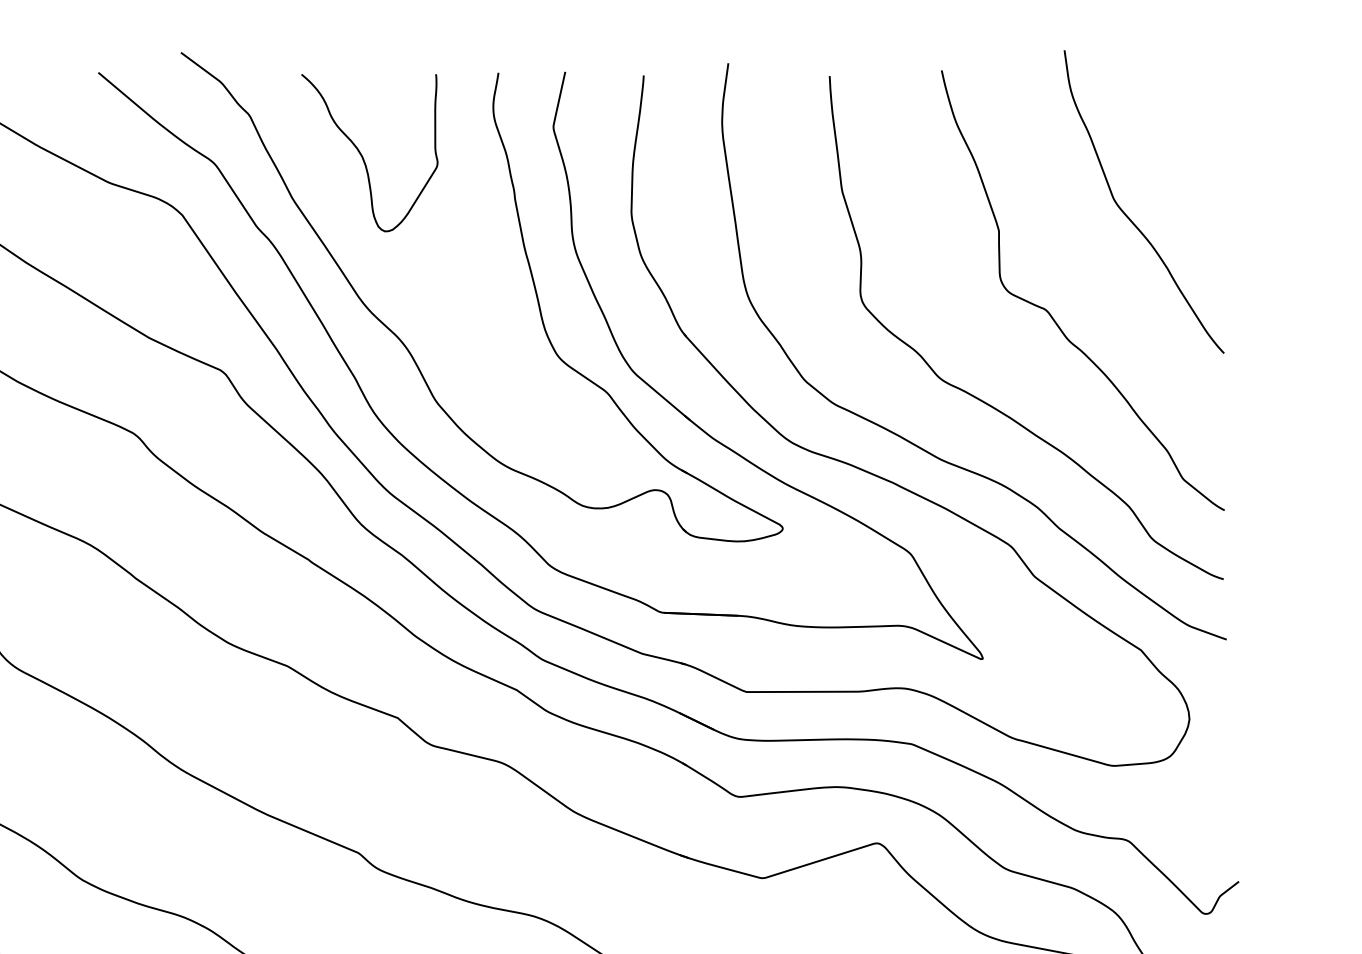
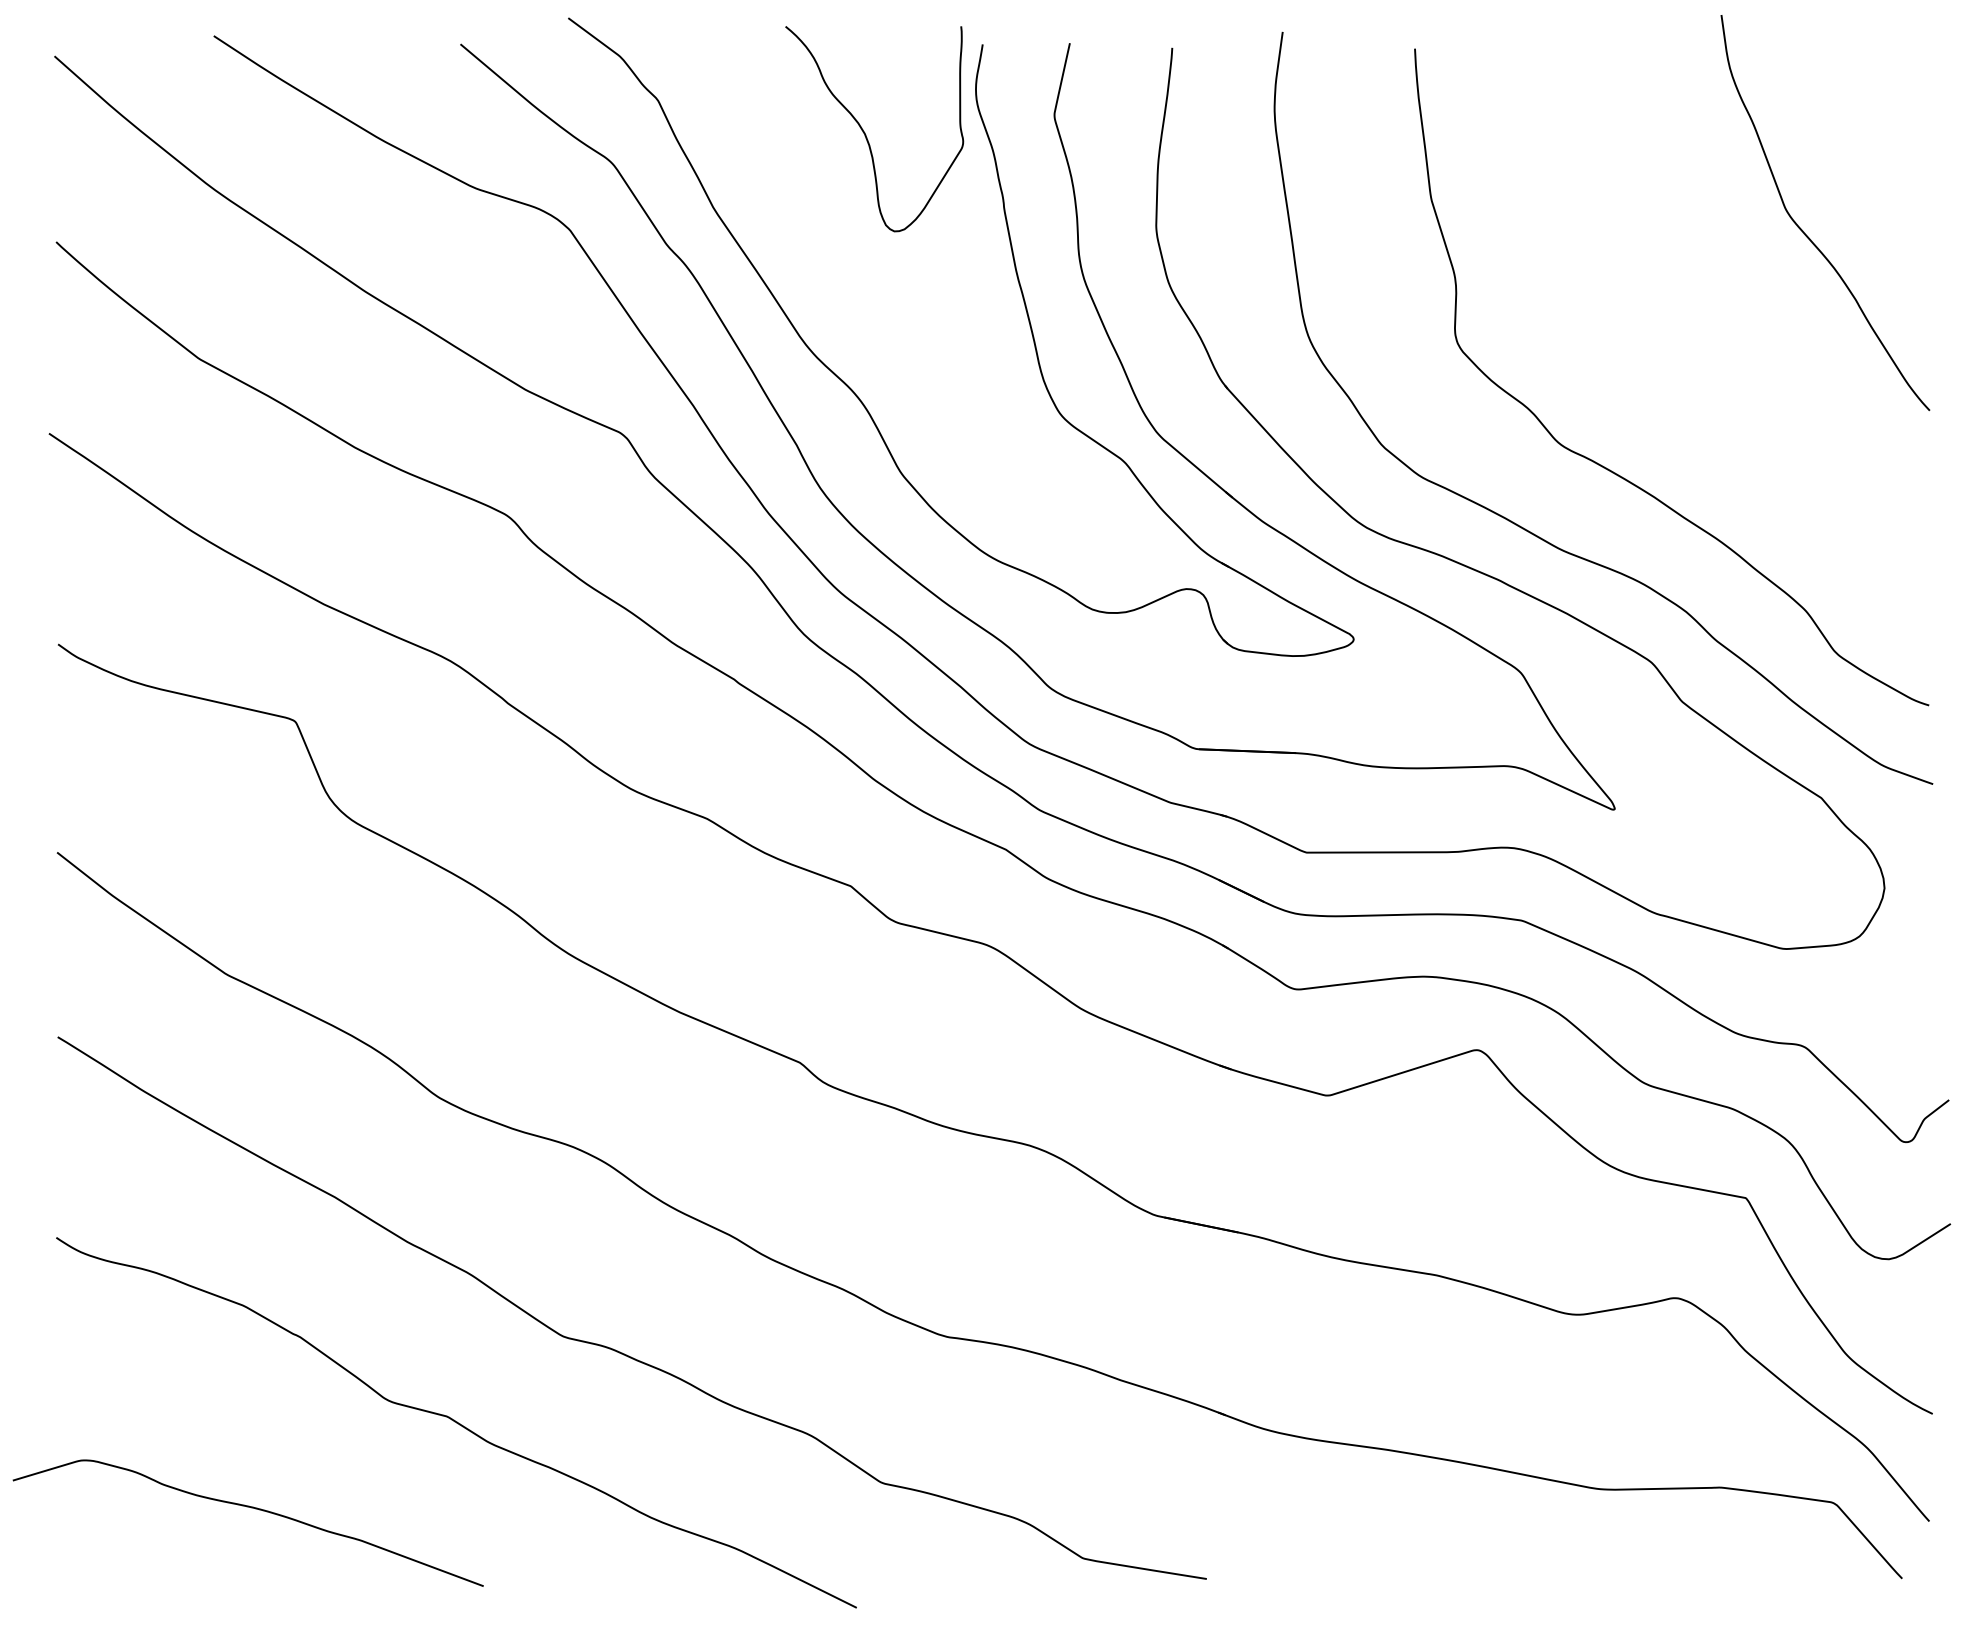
curve: (363, 157) -> (866, 134), moved
curve: (1050, 314) -> (1703, 359), removed

